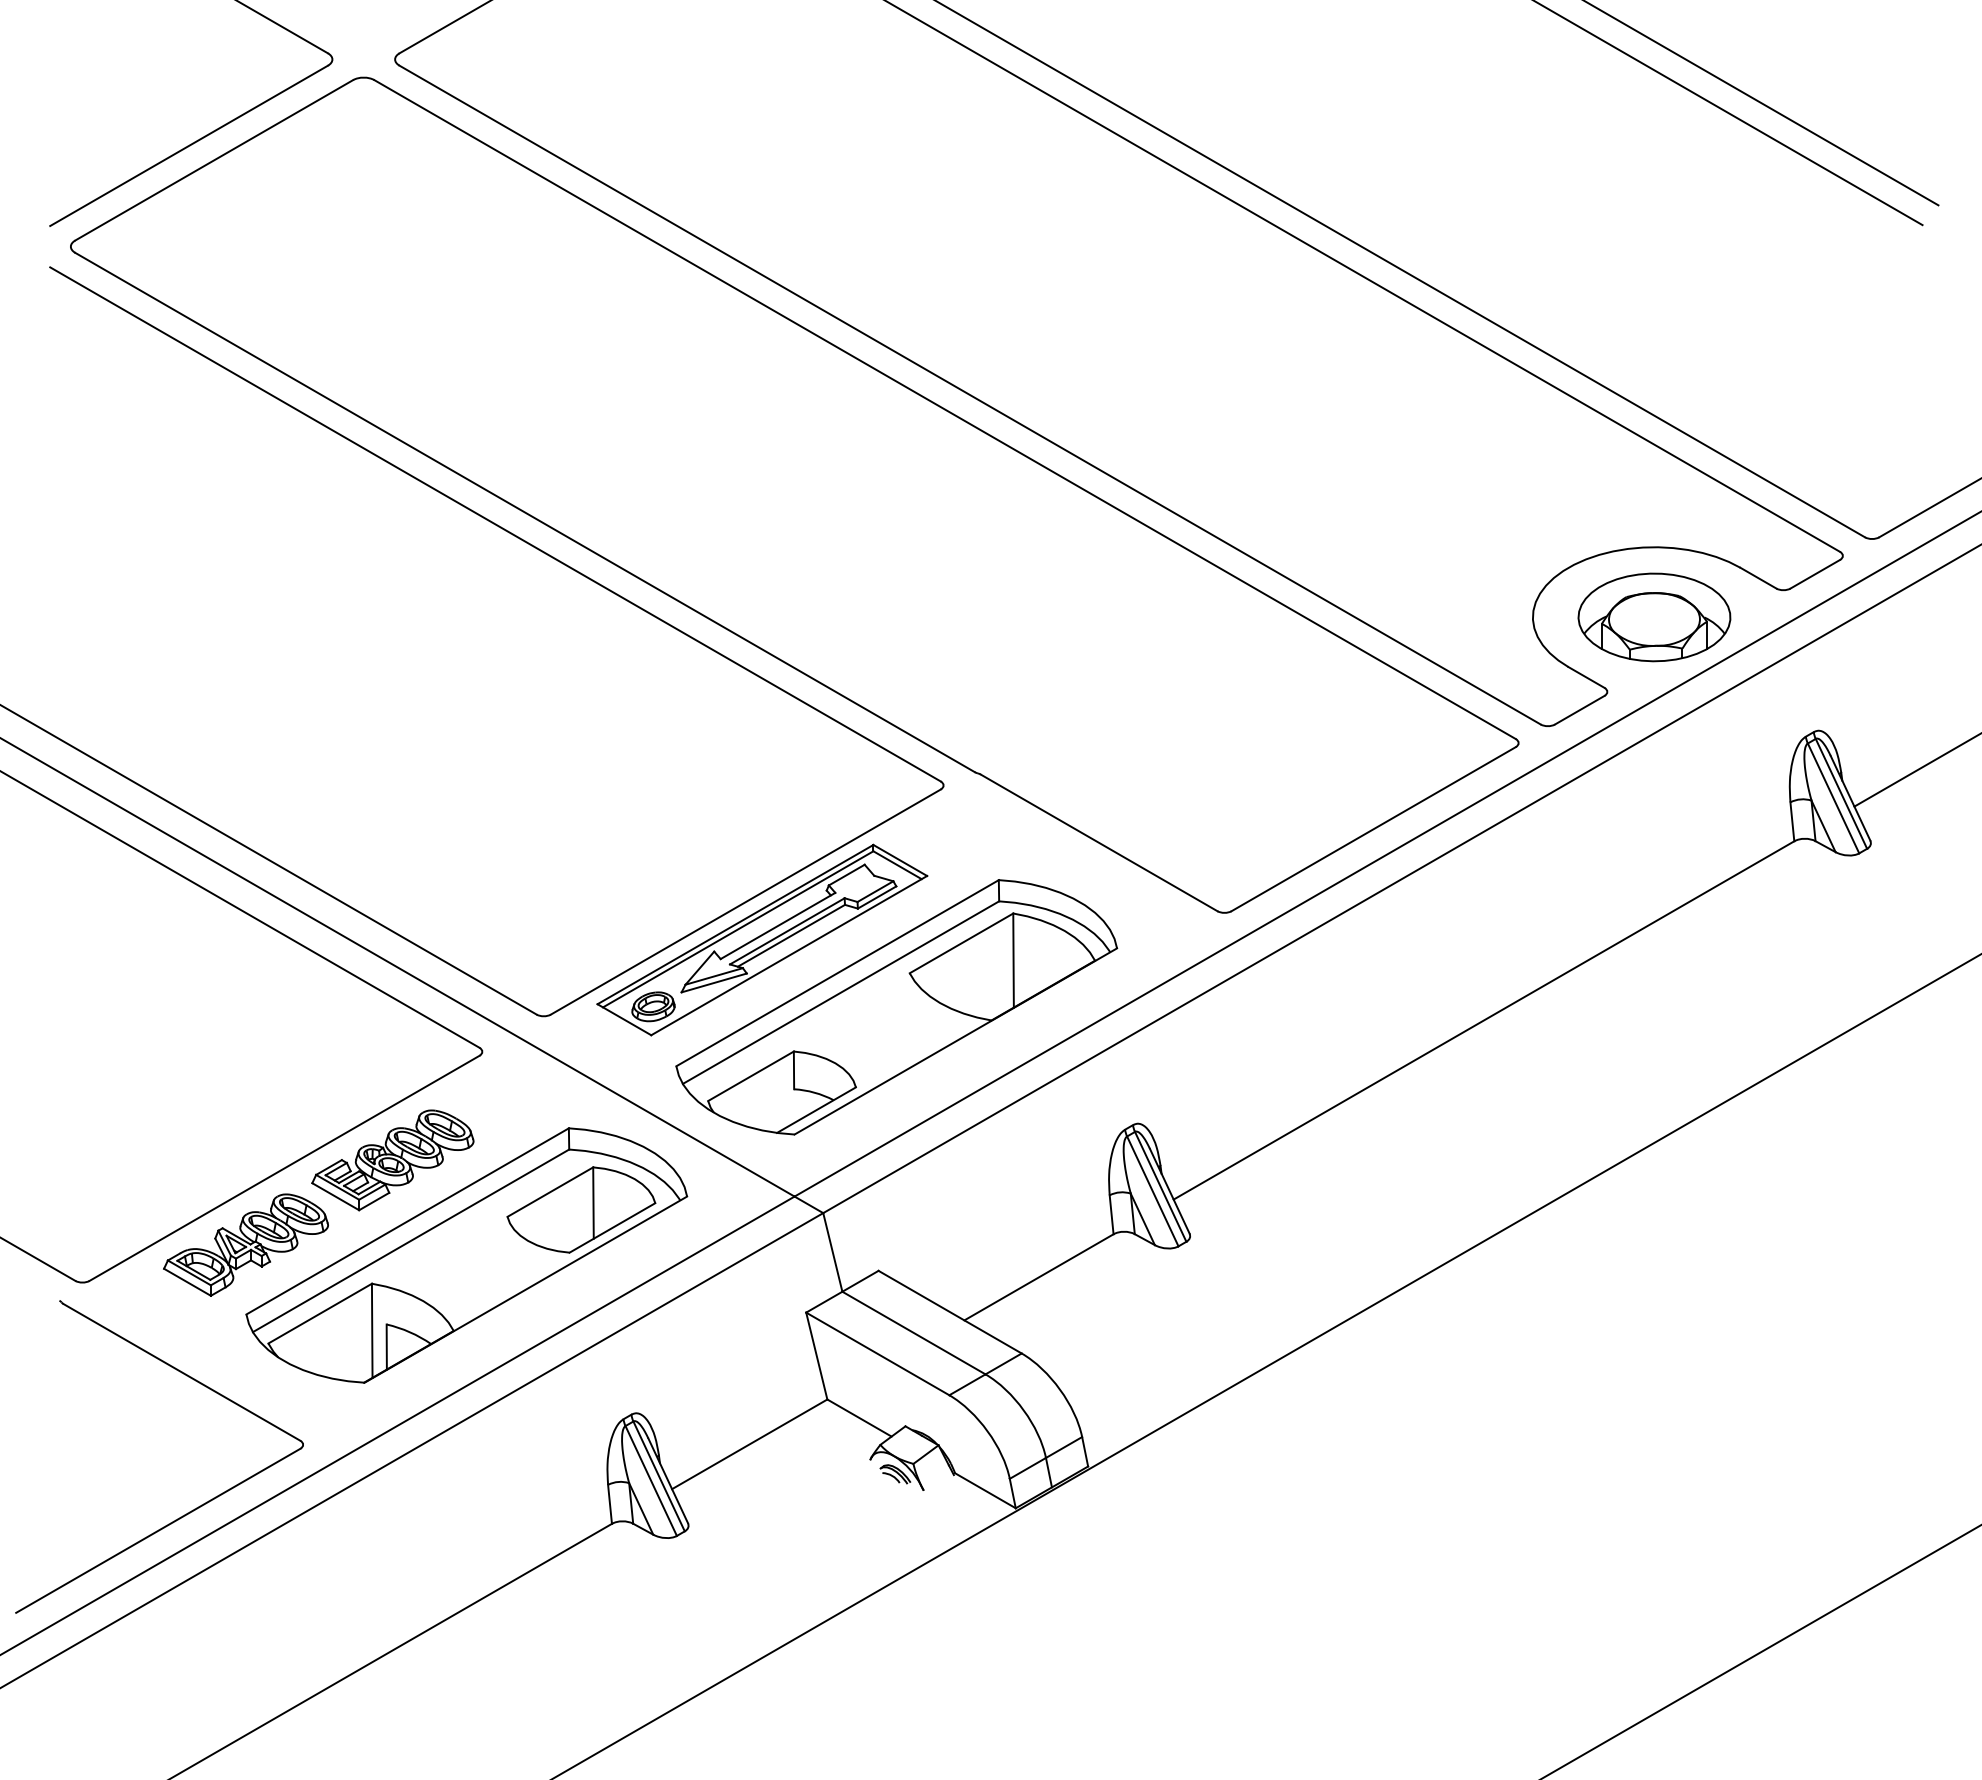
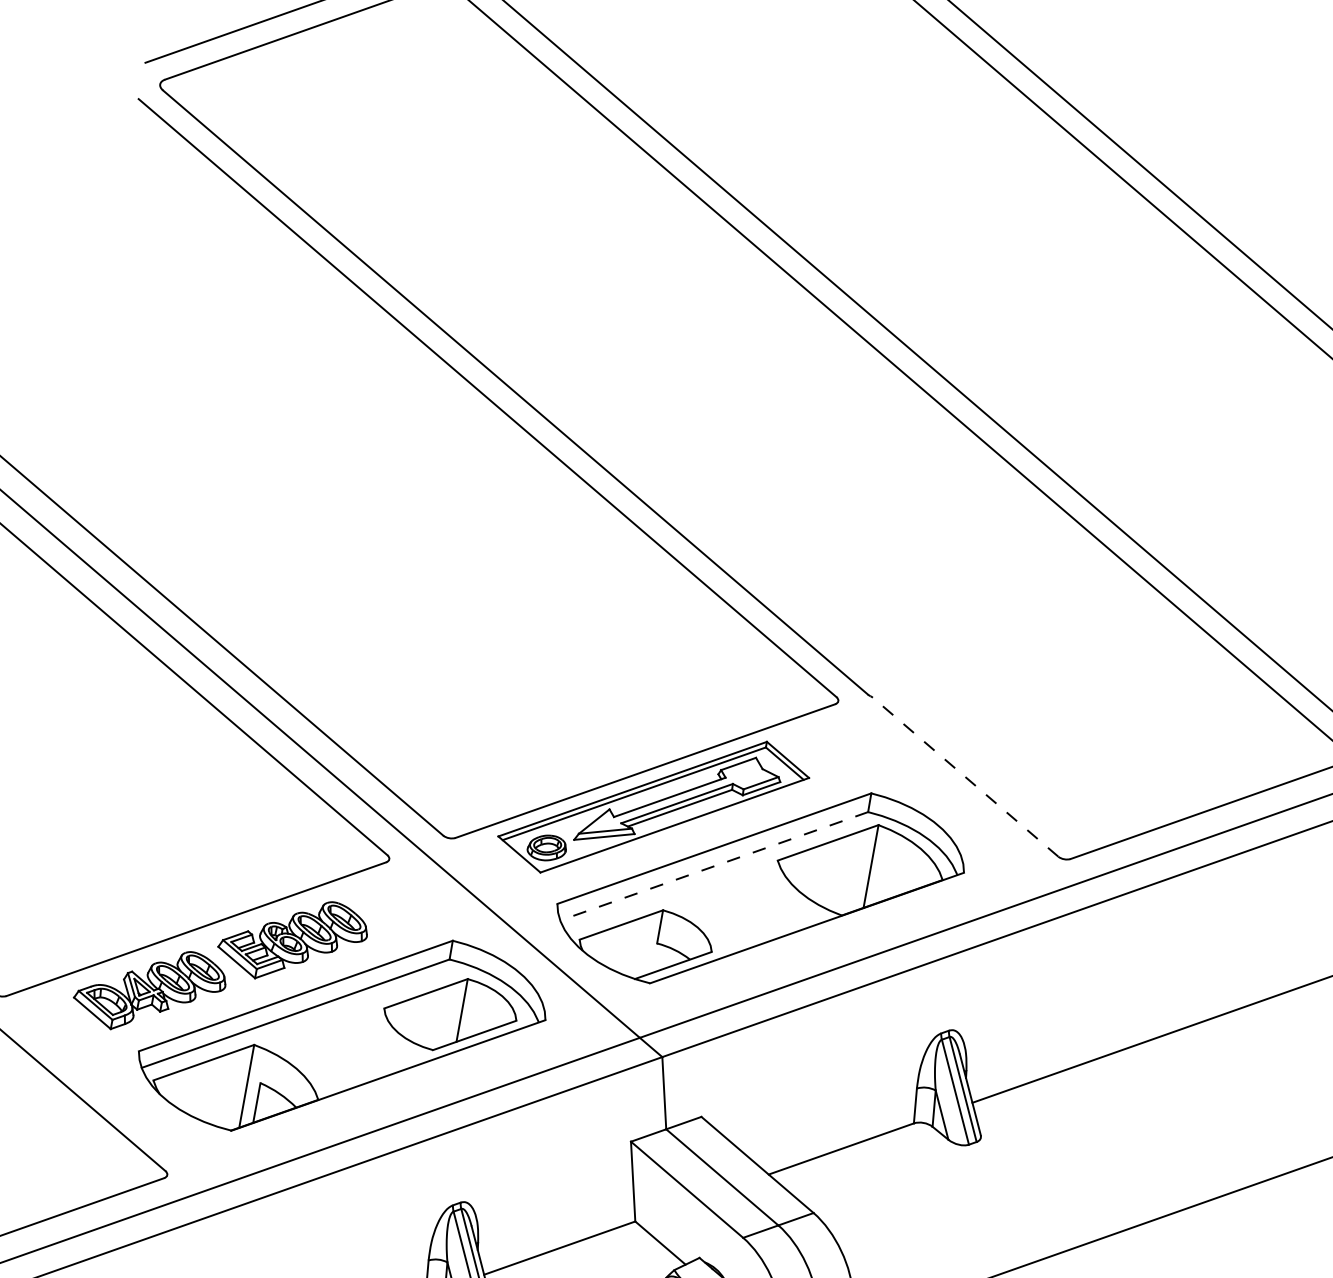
line: (1099, 842) -> (965, 776), solid -> dashed
line: (841, 992) -> (714, 866), solid -> dashed

